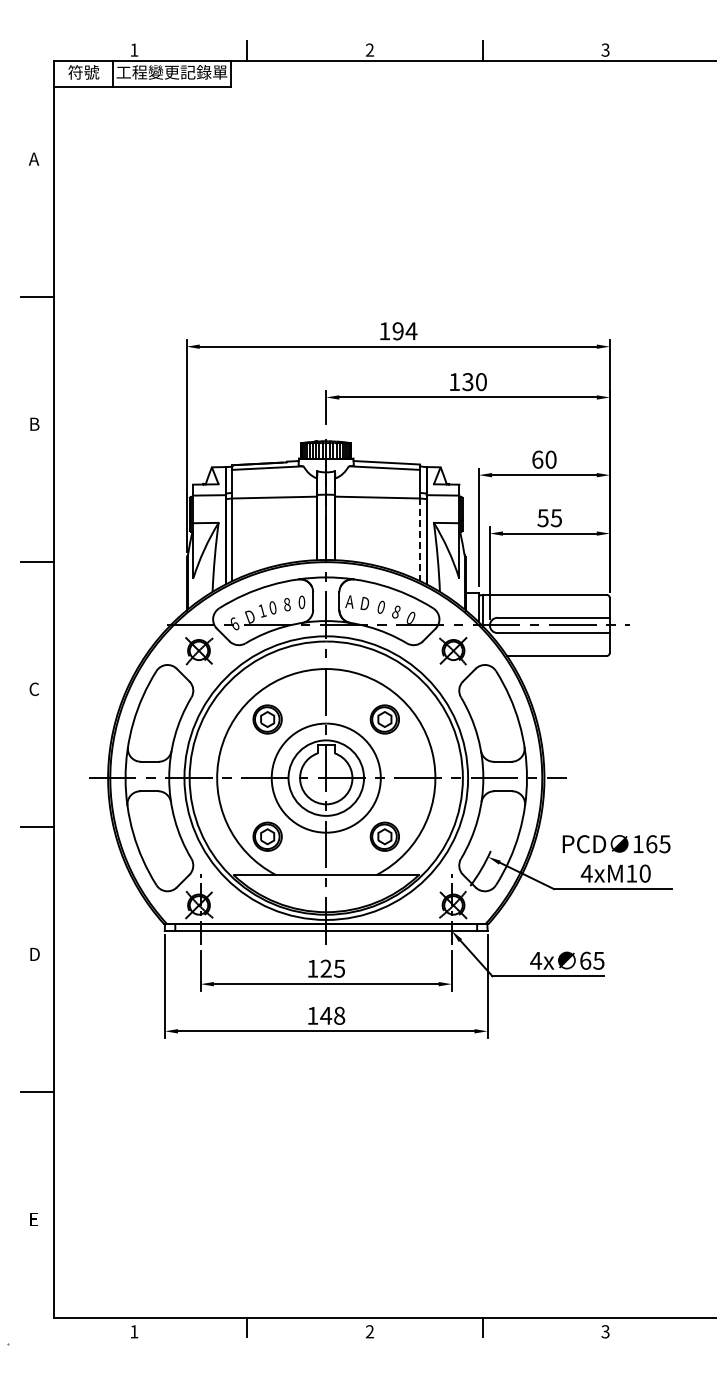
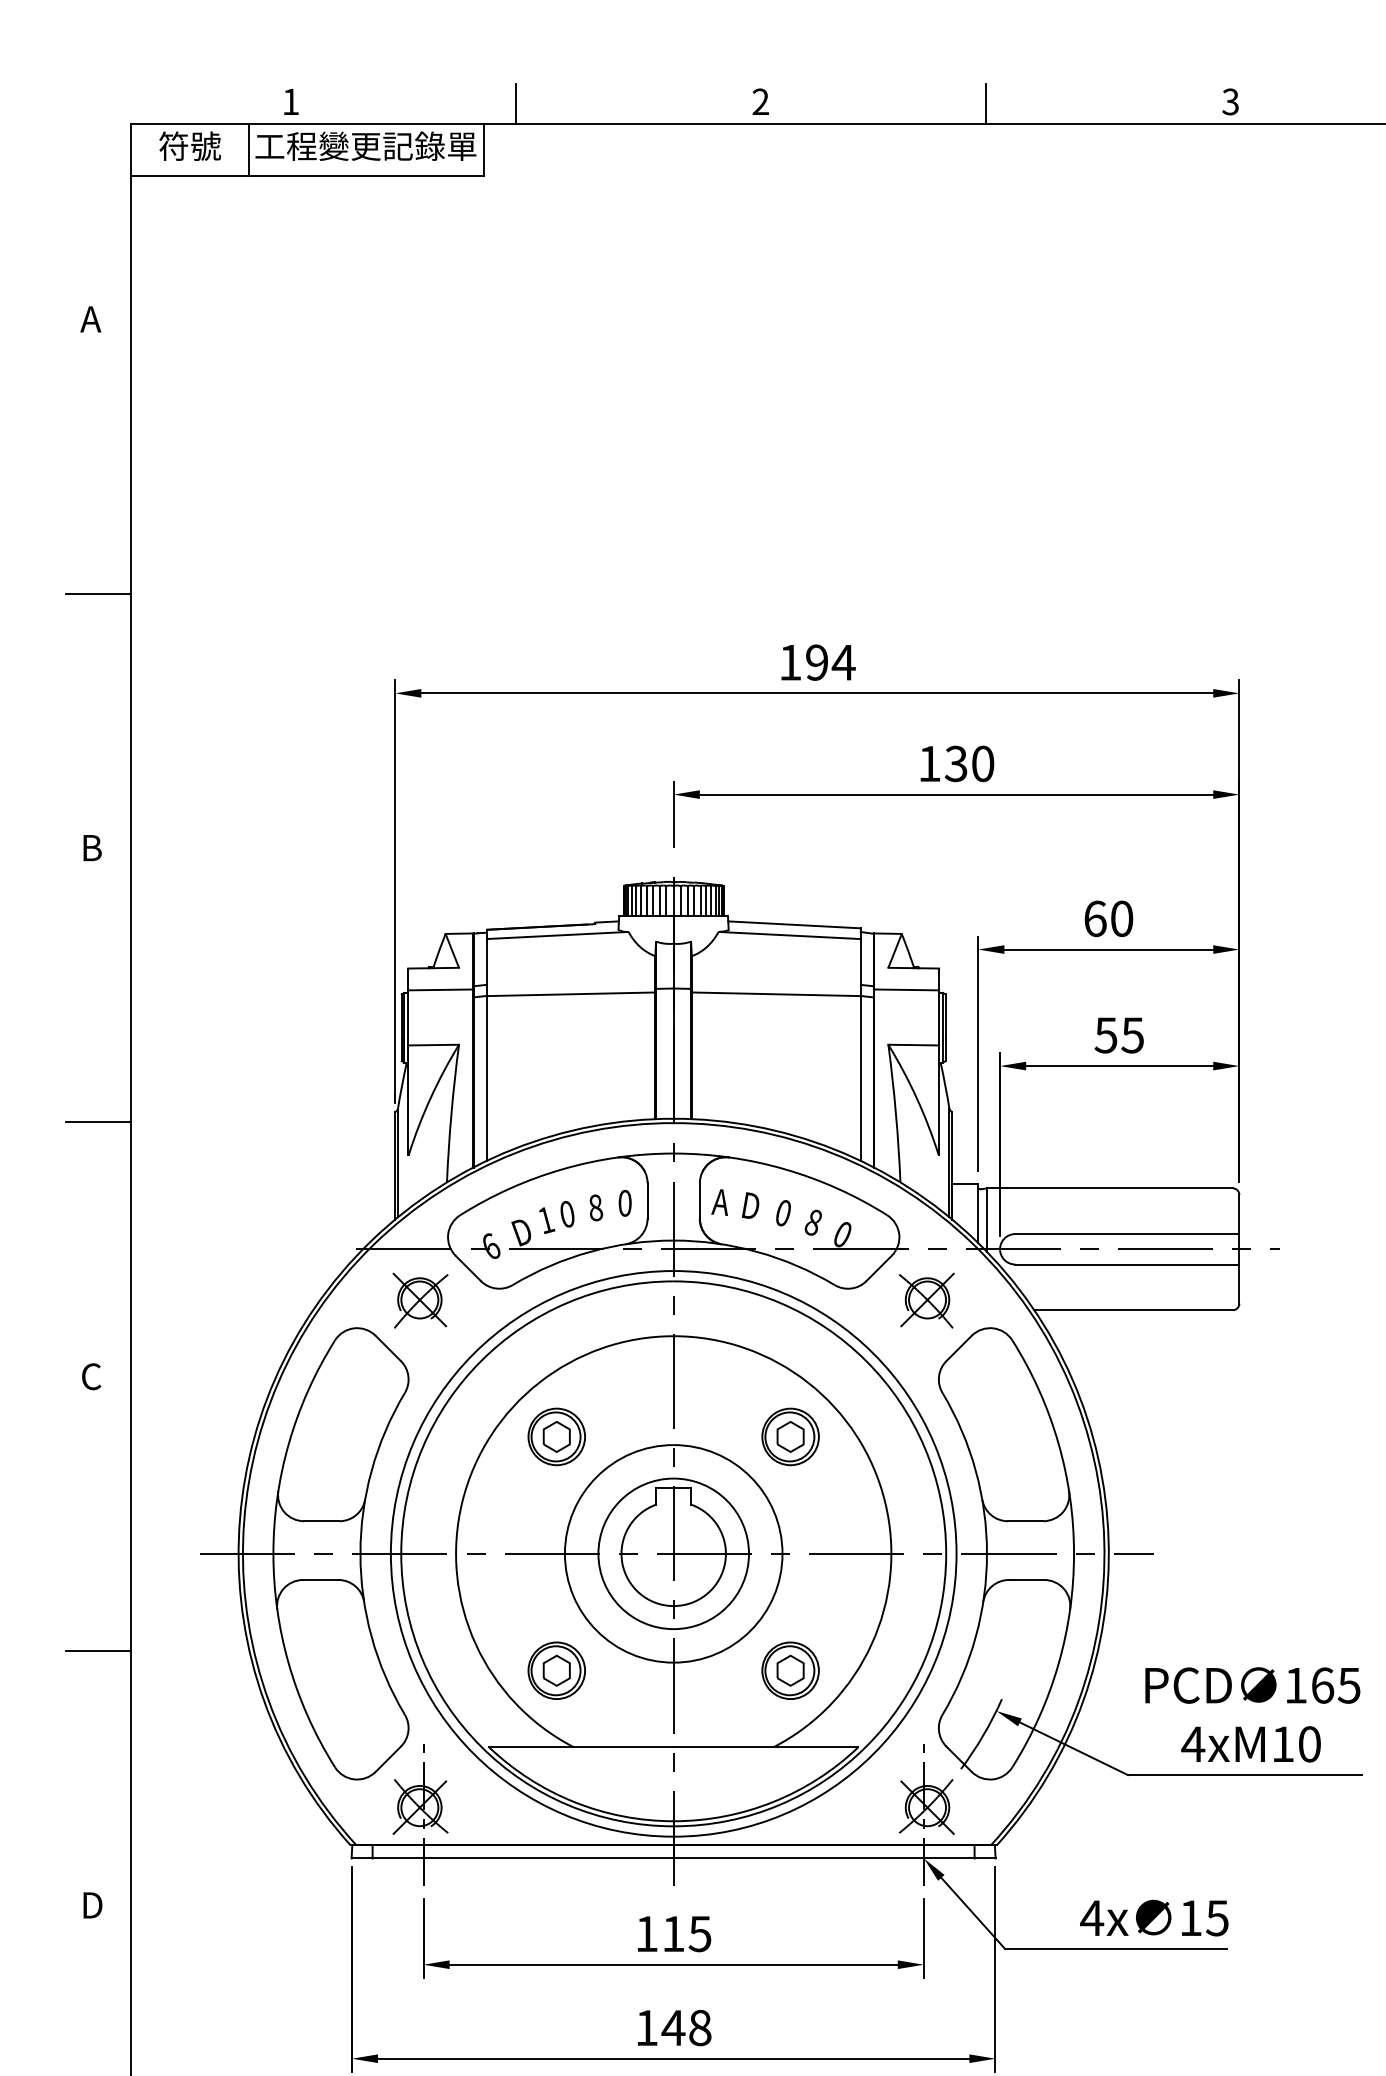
line: (420, 540) -> (861, 1079), dashed -> solid
text: (585, 960) -> (1190, 1917), 65 -> 15
text: (325, 968) -> (672, 1933), 125 -> 115

